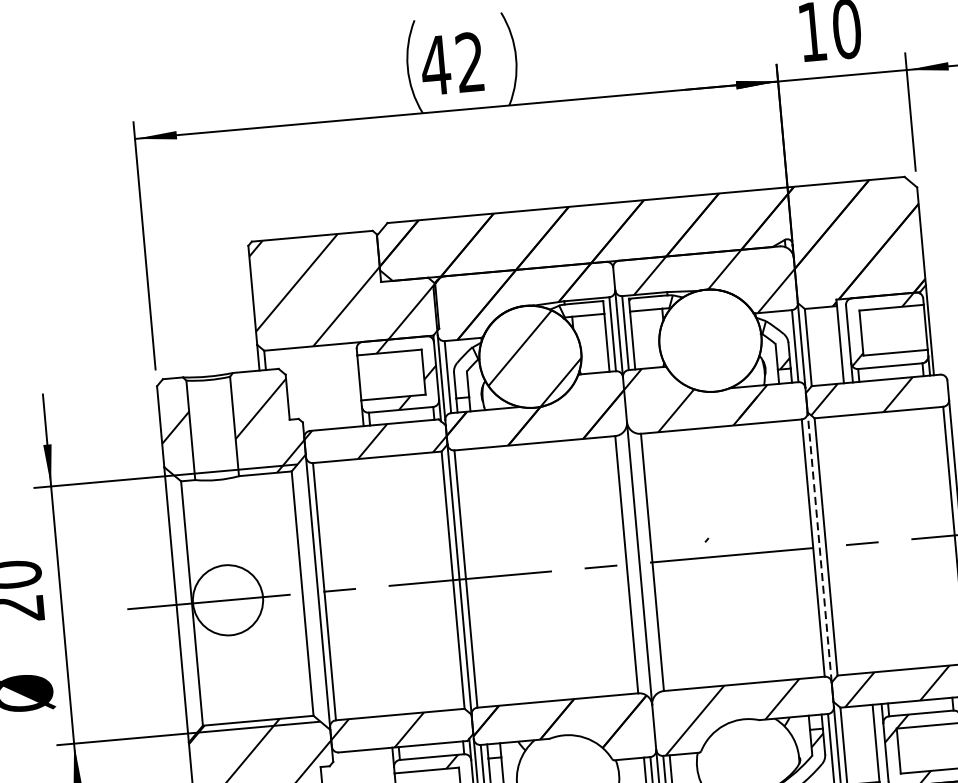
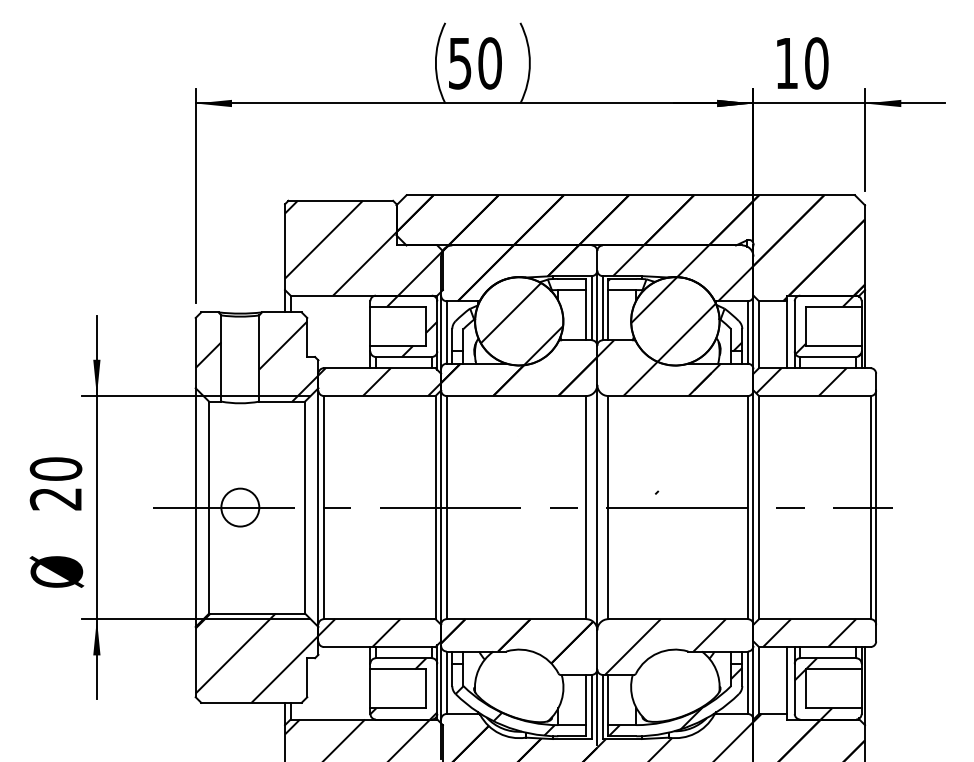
text: (452, 64) -> (474, 63), 42 -> 50
hatch: (708, 338) -> (673, 319), added
line: (819, 547) -> (753, 507), dashed -> solid
circle: (228, 600) -> (240, 507), size x0.62

